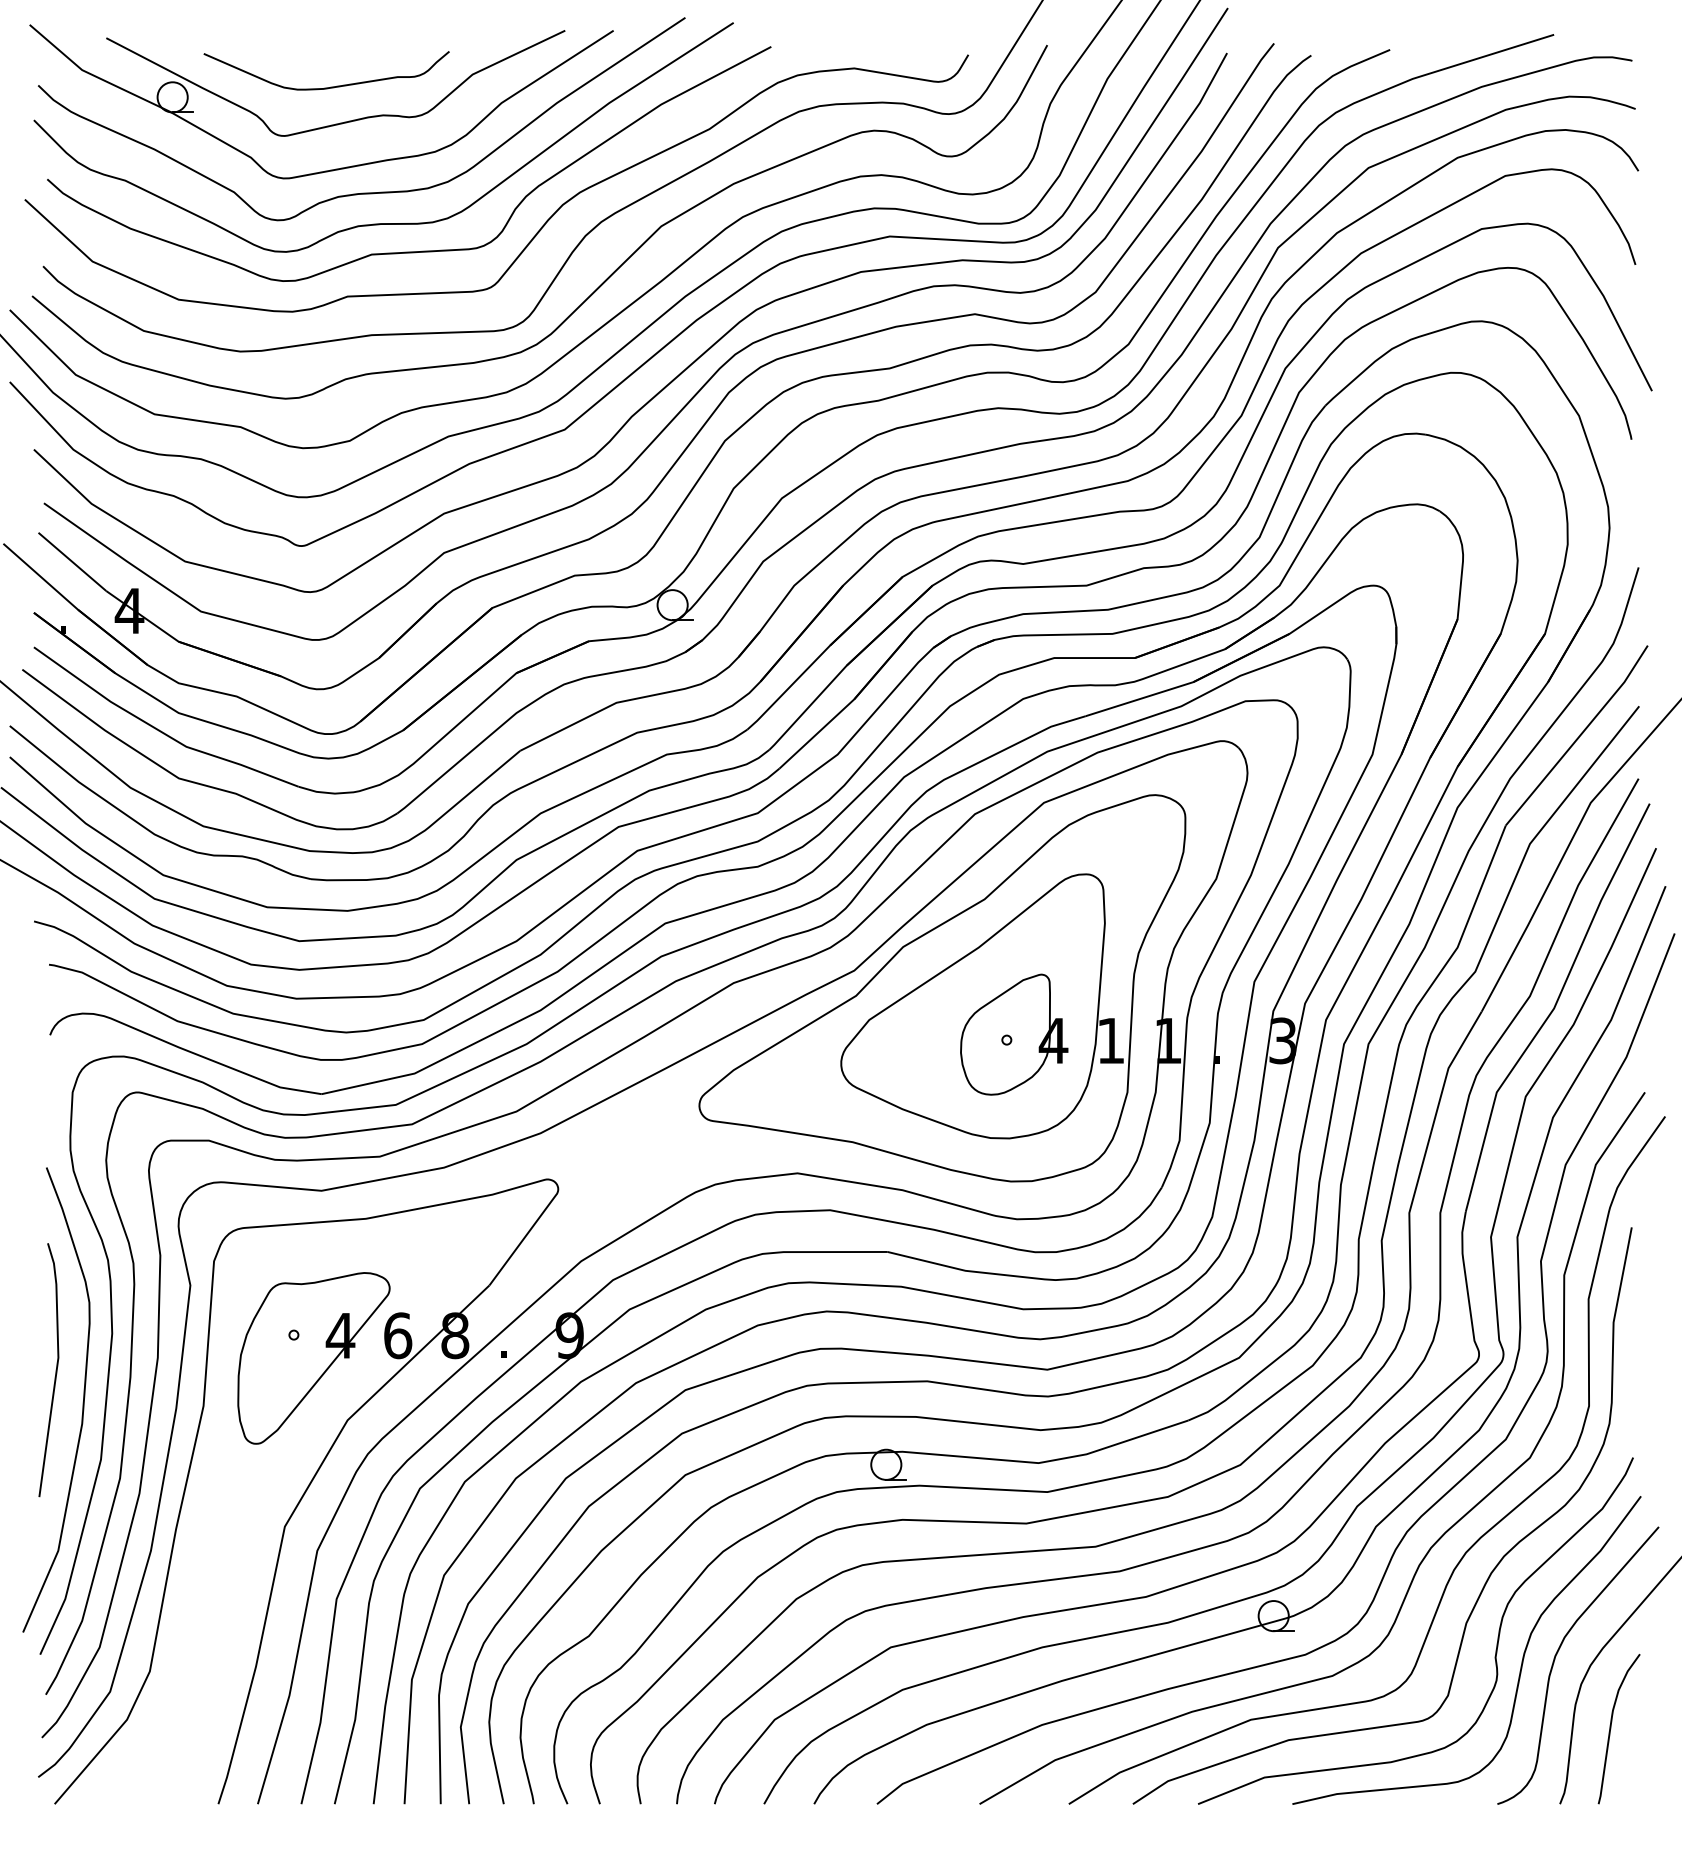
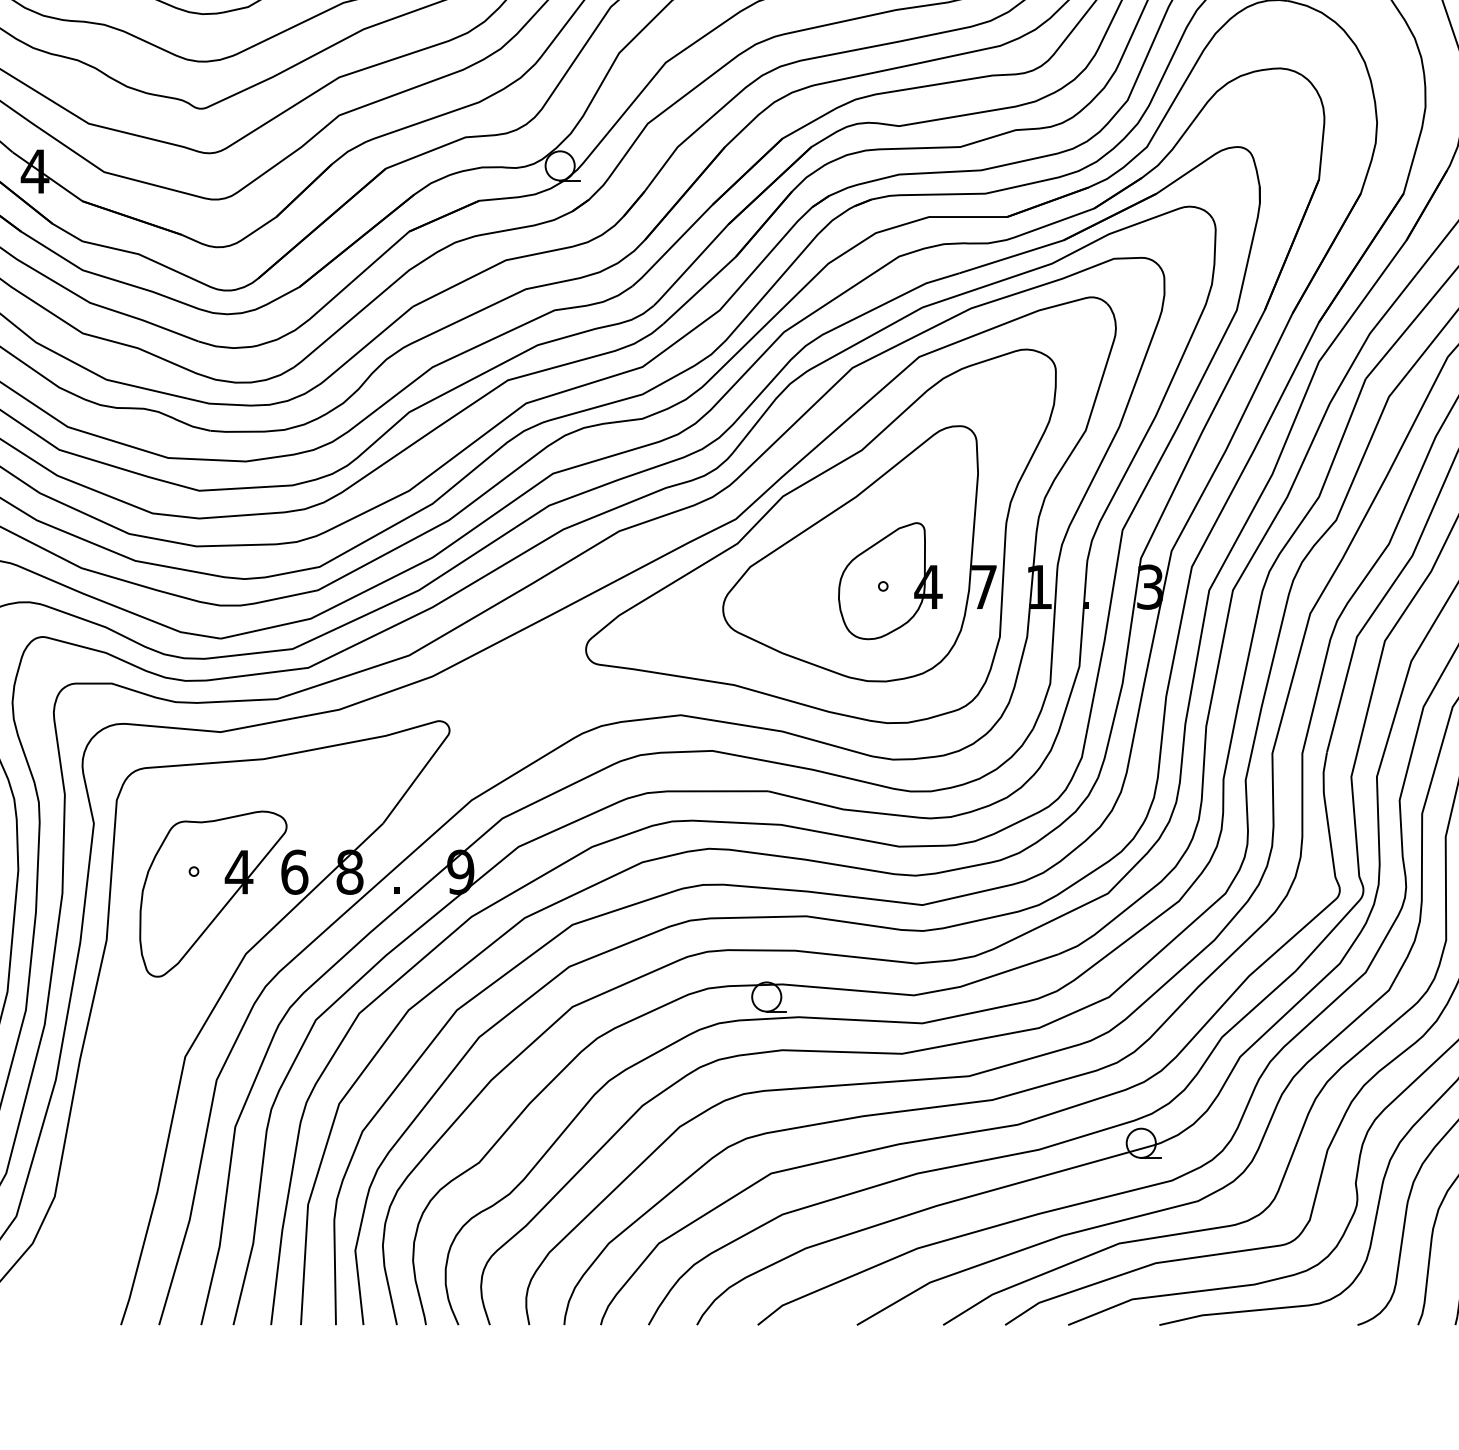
text: (1111, 1040) -> (984, 586), 1 -> 7

